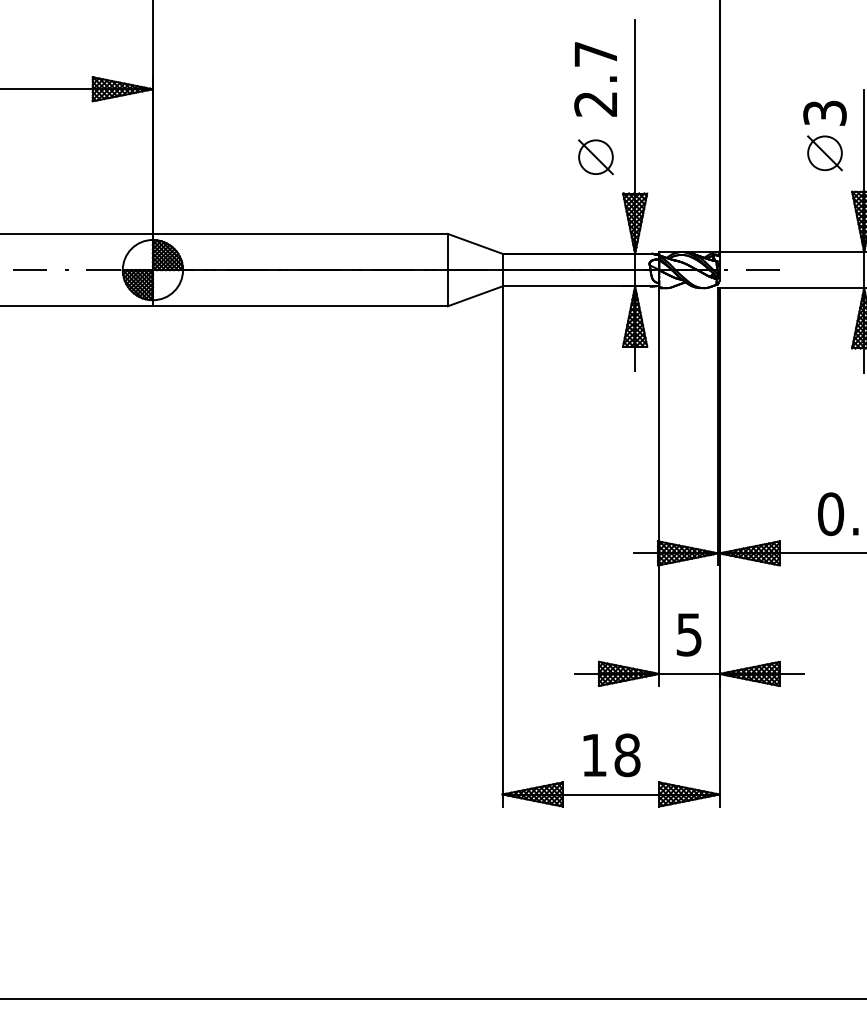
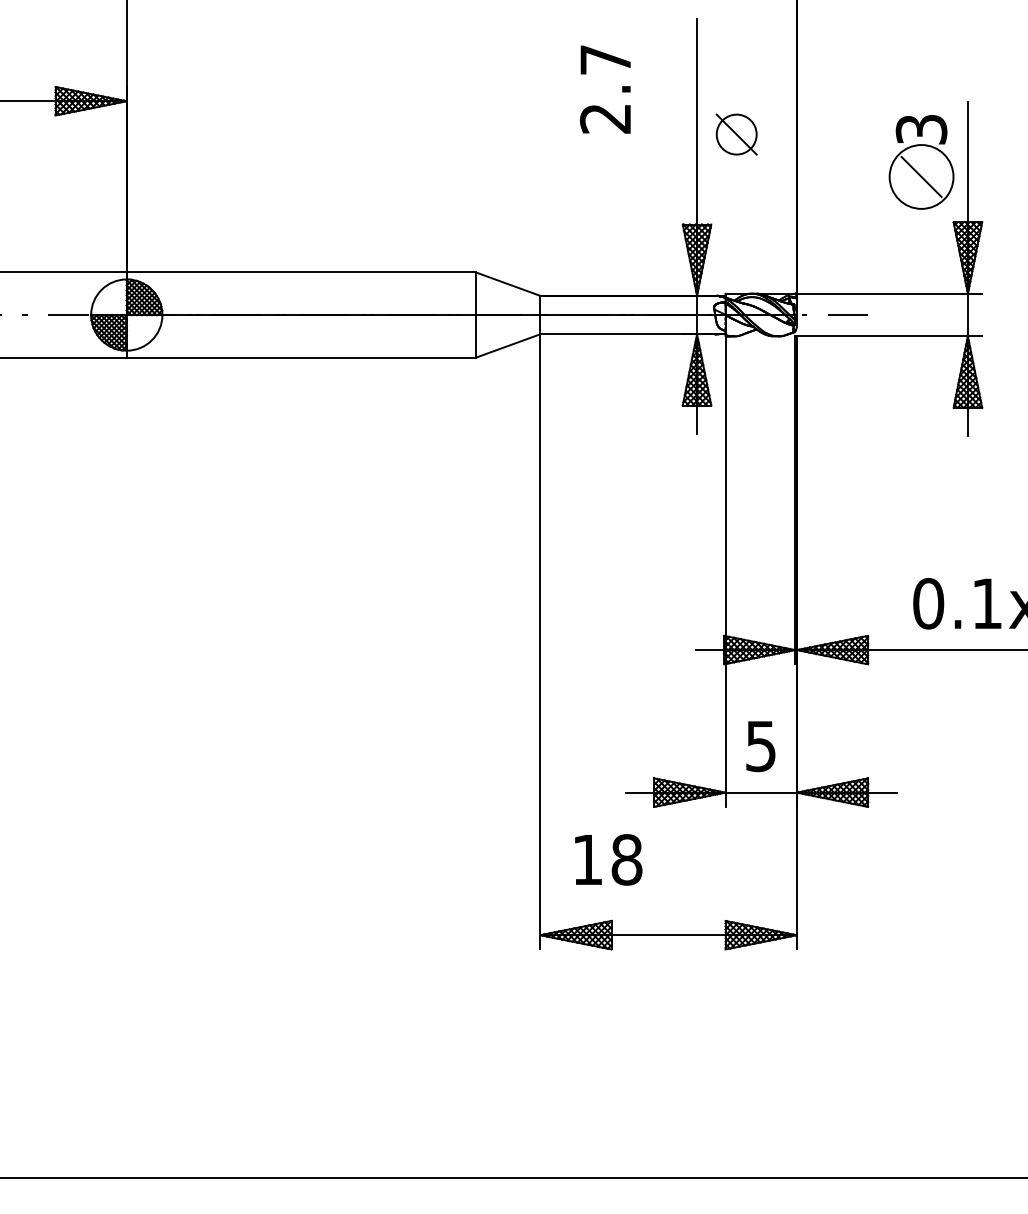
text: (595, 79) -> (605, 89), moved
circle: (824, 152) -> (921, 176), size x1.6
part: (595, 157) -> (736, 134), moved
text: (611, 754) -> (608, 859), moved

